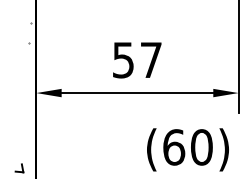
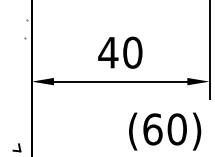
text: (136, 59) -> (119, 52), 57 -> 40

